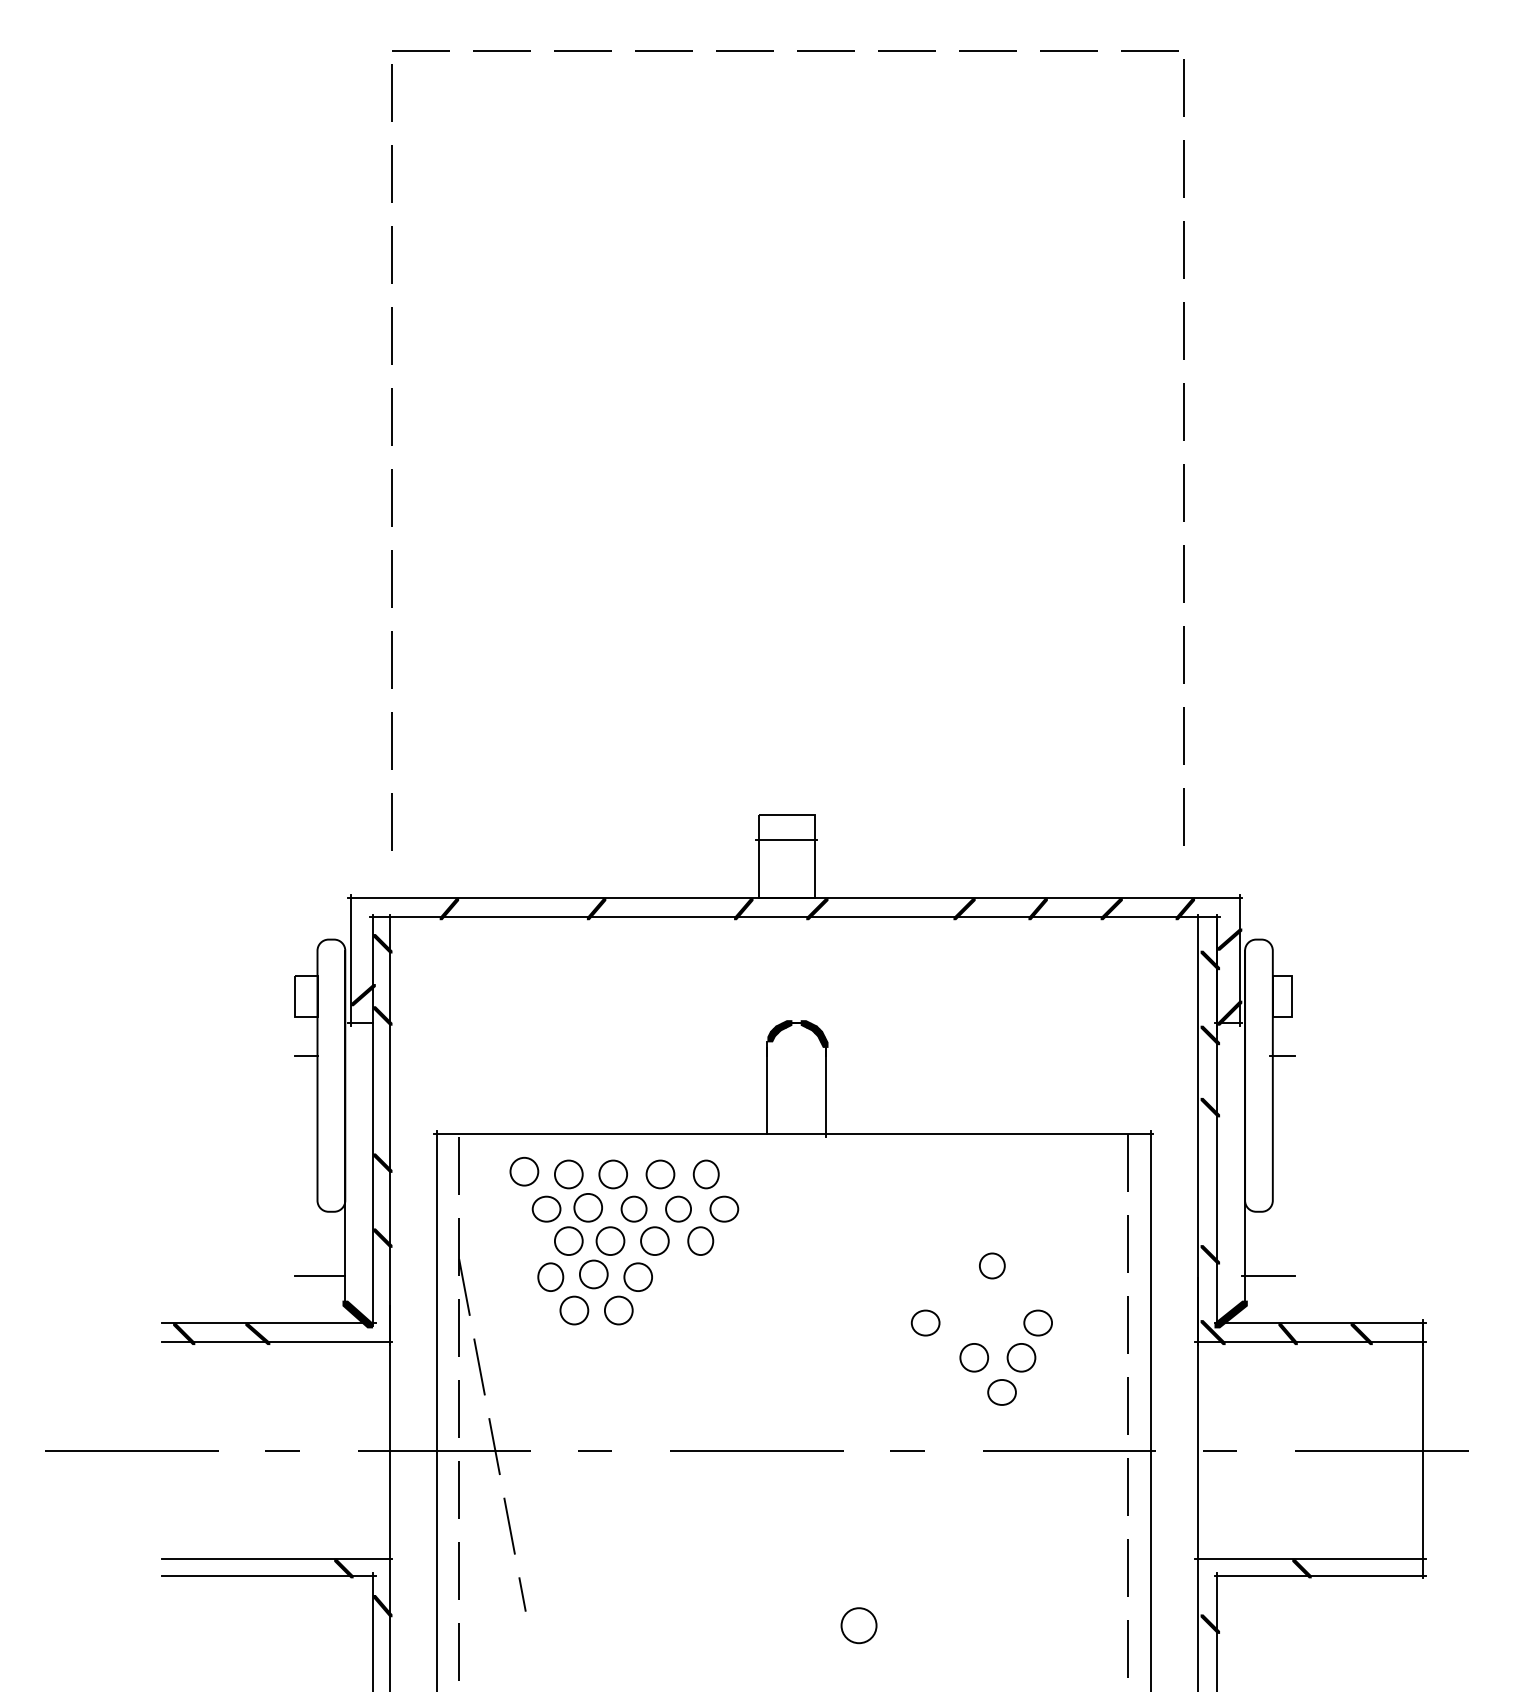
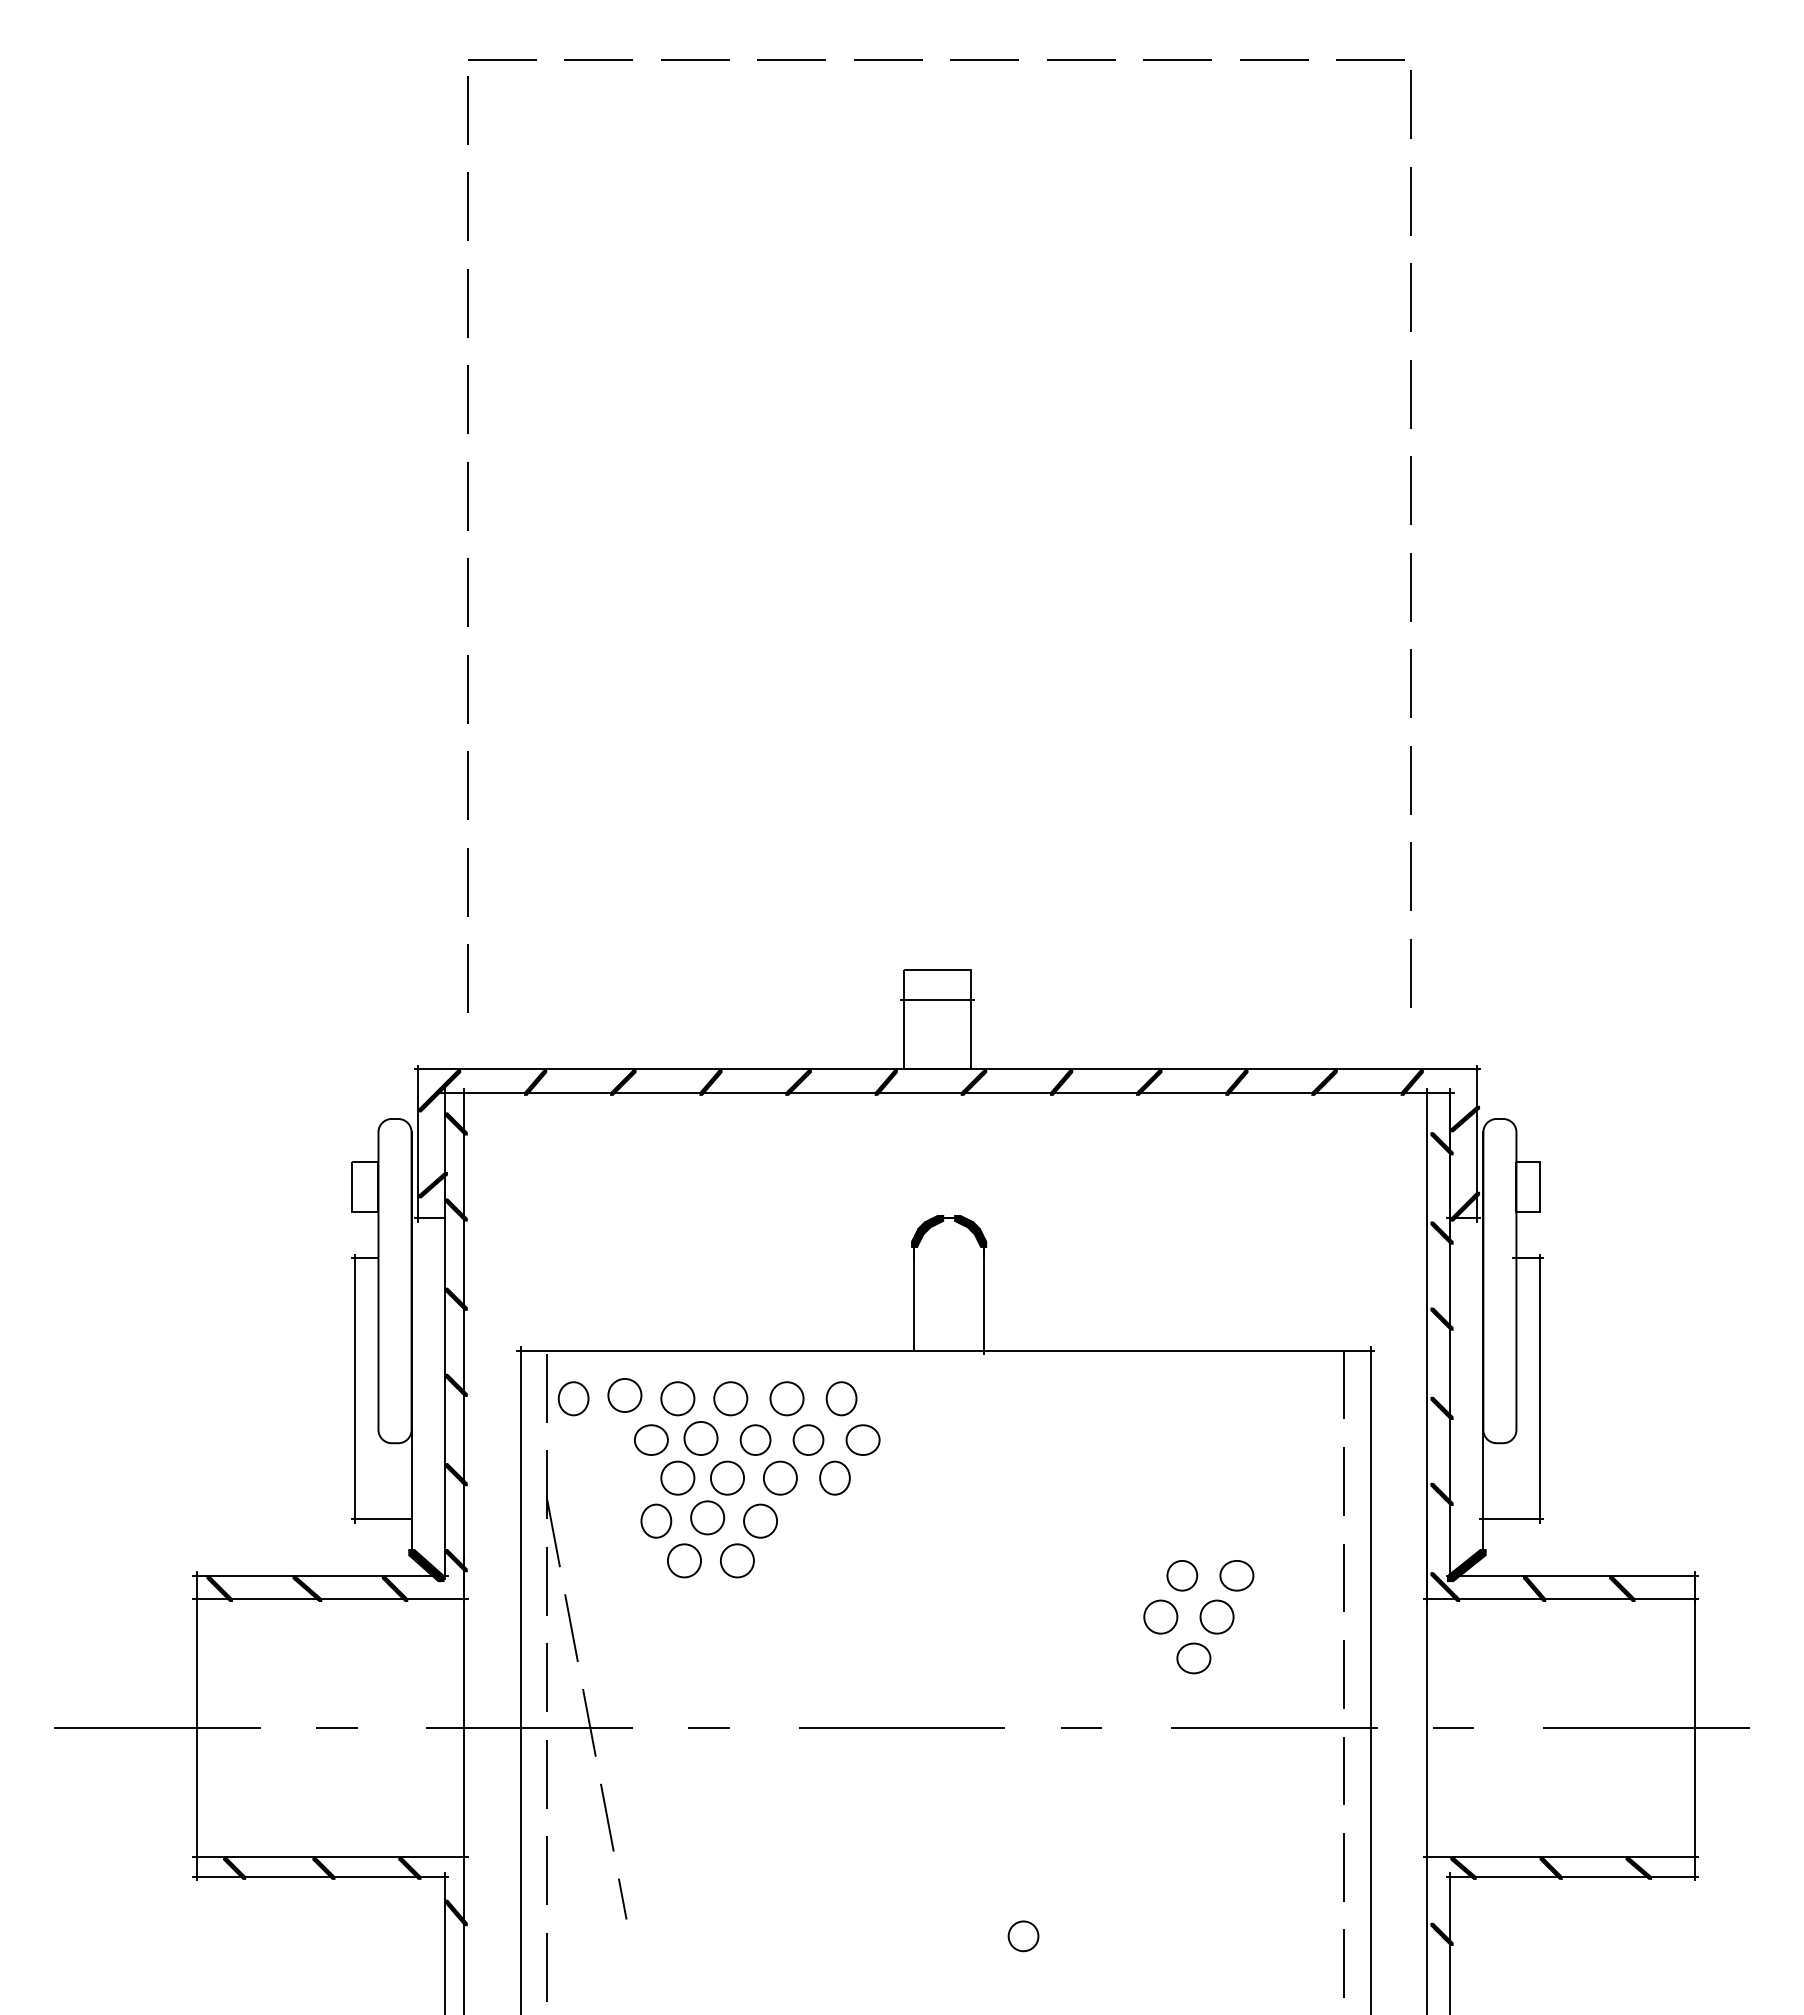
fill: (523, 908) -> (623, 1082), added
fill: (670, 908) -> (798, 1082), added
fill: (890, 908) -> (1061, 1082), added
fill: (368, 915) -> (439, 1090), added
fill: (768, 1042) -> (915, 1241), added
fill: (382, 1090) -> (455, 1298), added
line: (298, 1165) -> (355, 1388), added
line: (1292, 1165) -> (1539, 1388), added
part: (481, 1174) -> (573, 1398), added
fill: (1209, 1182) -> (1441, 1408), added
part: (992, 1265) -> (1182, 1575), moved
fill: (382, 1310) -> (455, 1560), added
part: (925, 1322) -> (1102, 1575), removed
fill: (330, 1333) -> (394, 1588), added
line: (164, 1448) -> (196, 1725), added
fill: (196, 1567) -> (234, 1867), added
fill: (271, 1567) -> (323, 1867), added
fill: (1228, 1567) -> (1463, 1867), added
fill: (1375, 1567) -> (1638, 1867), added
part: (858, 1625) -> (1023, 1936), size x0.71

